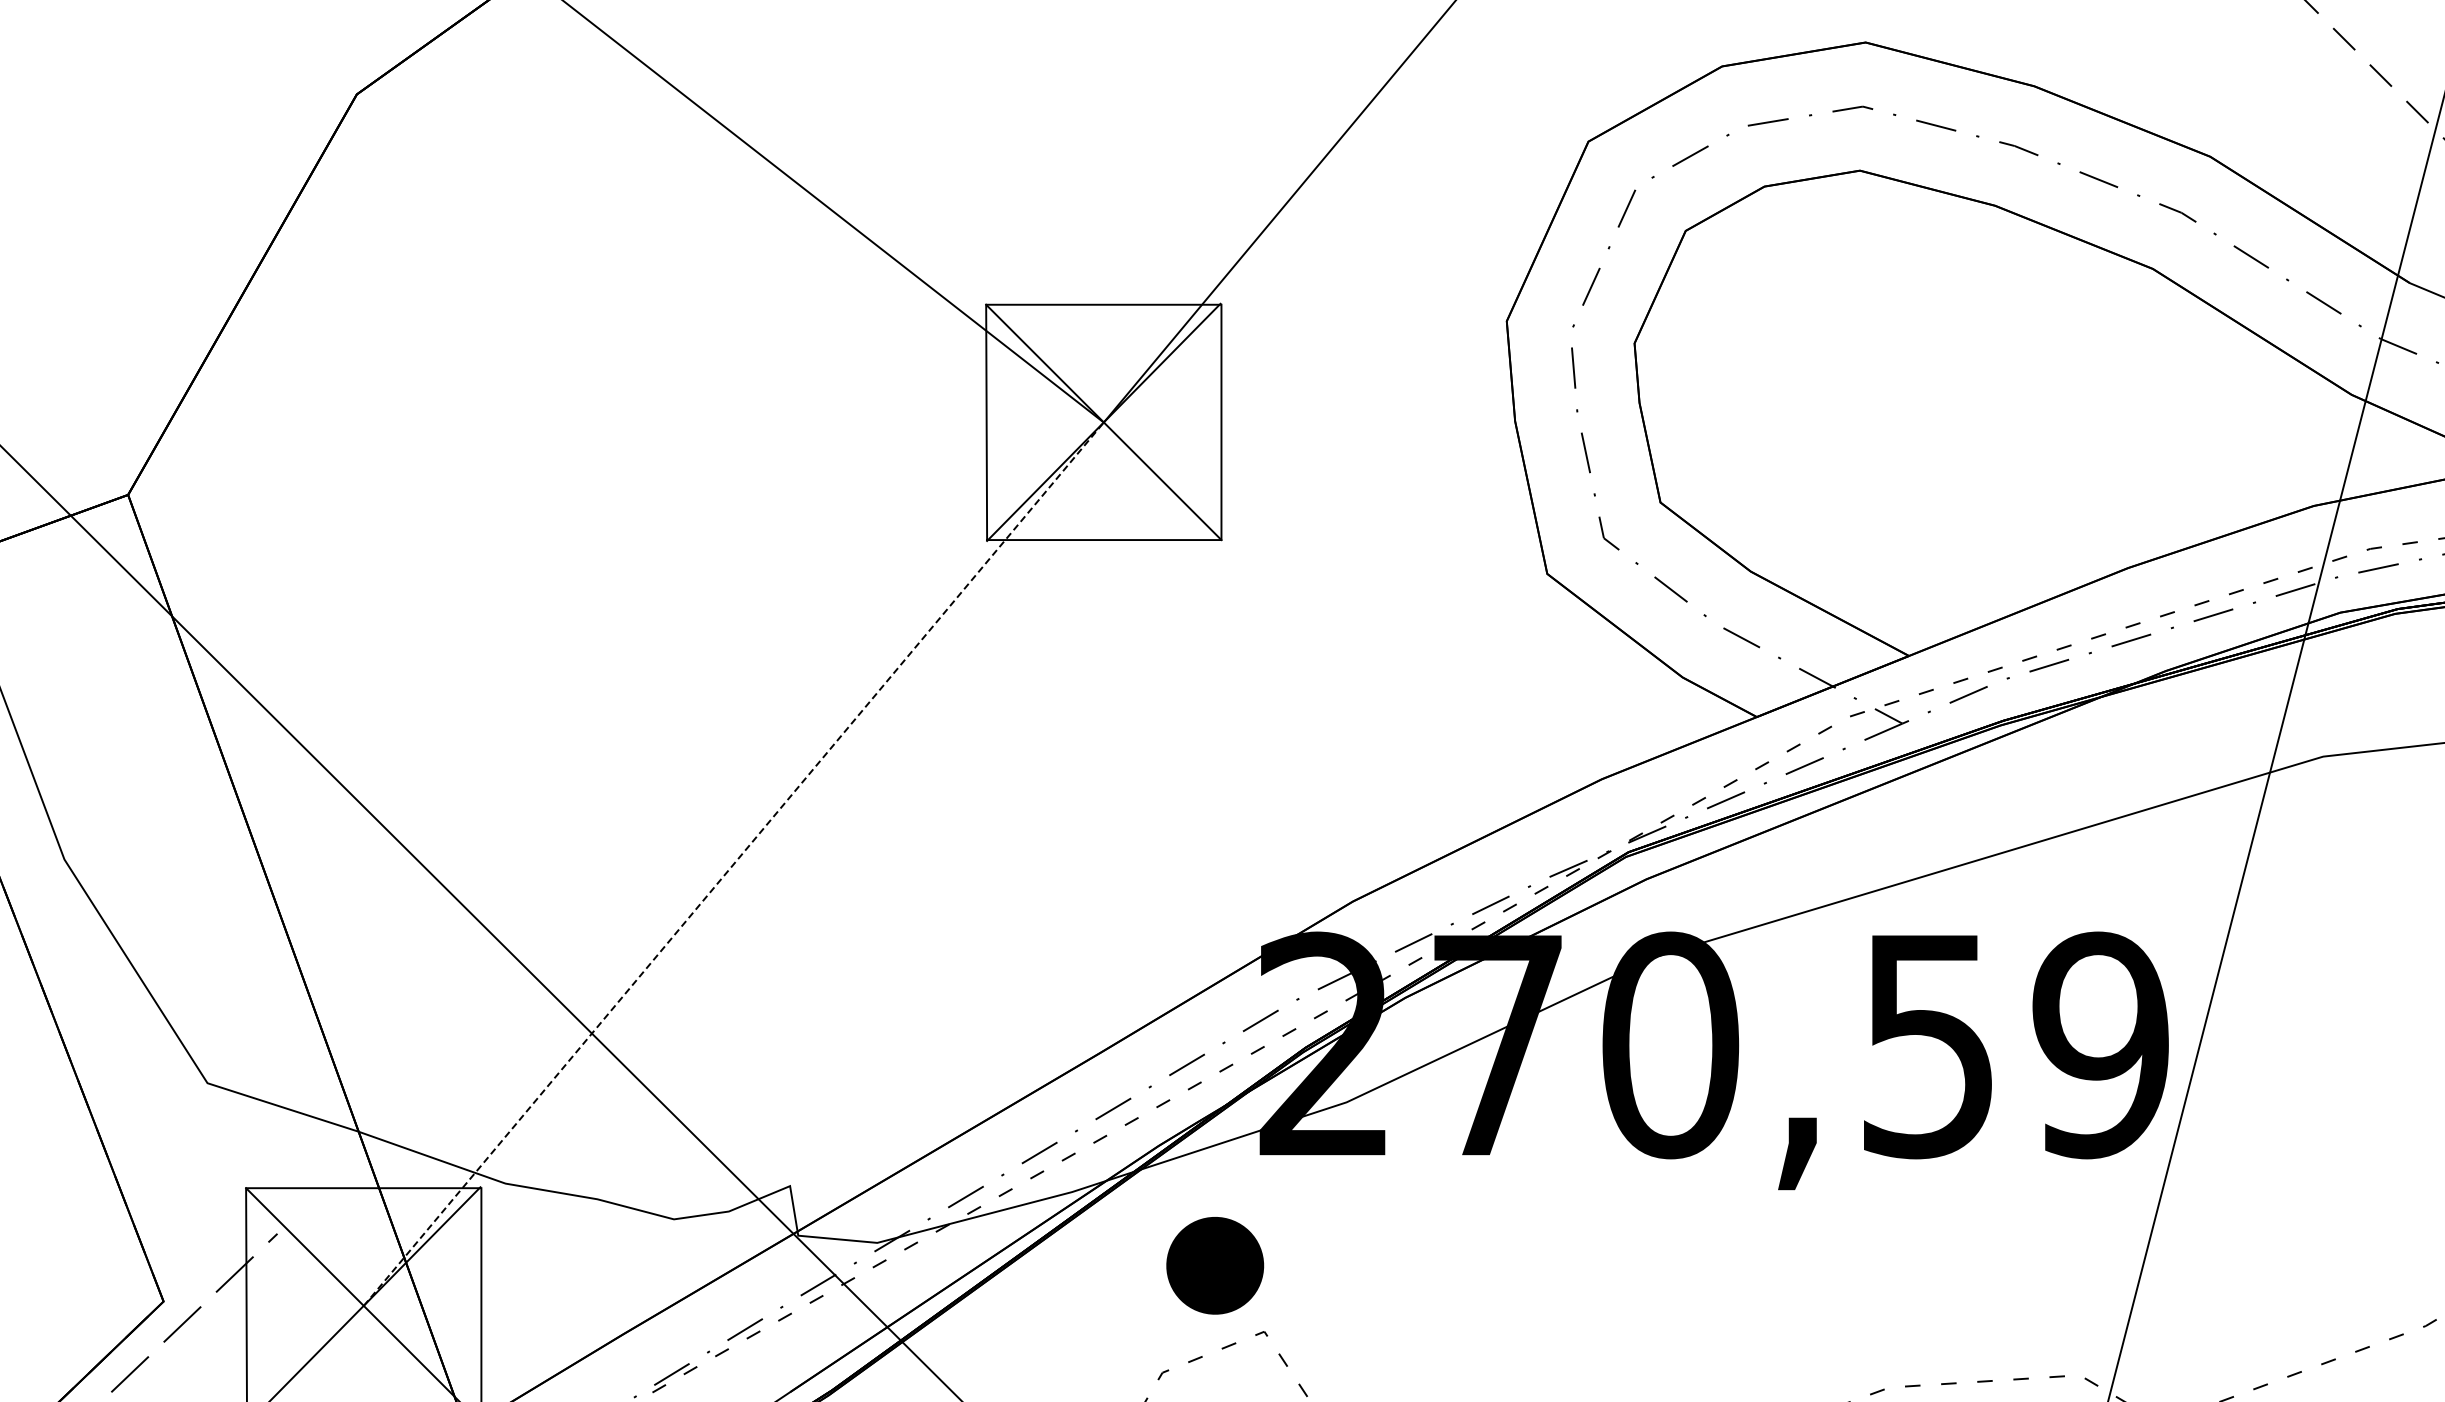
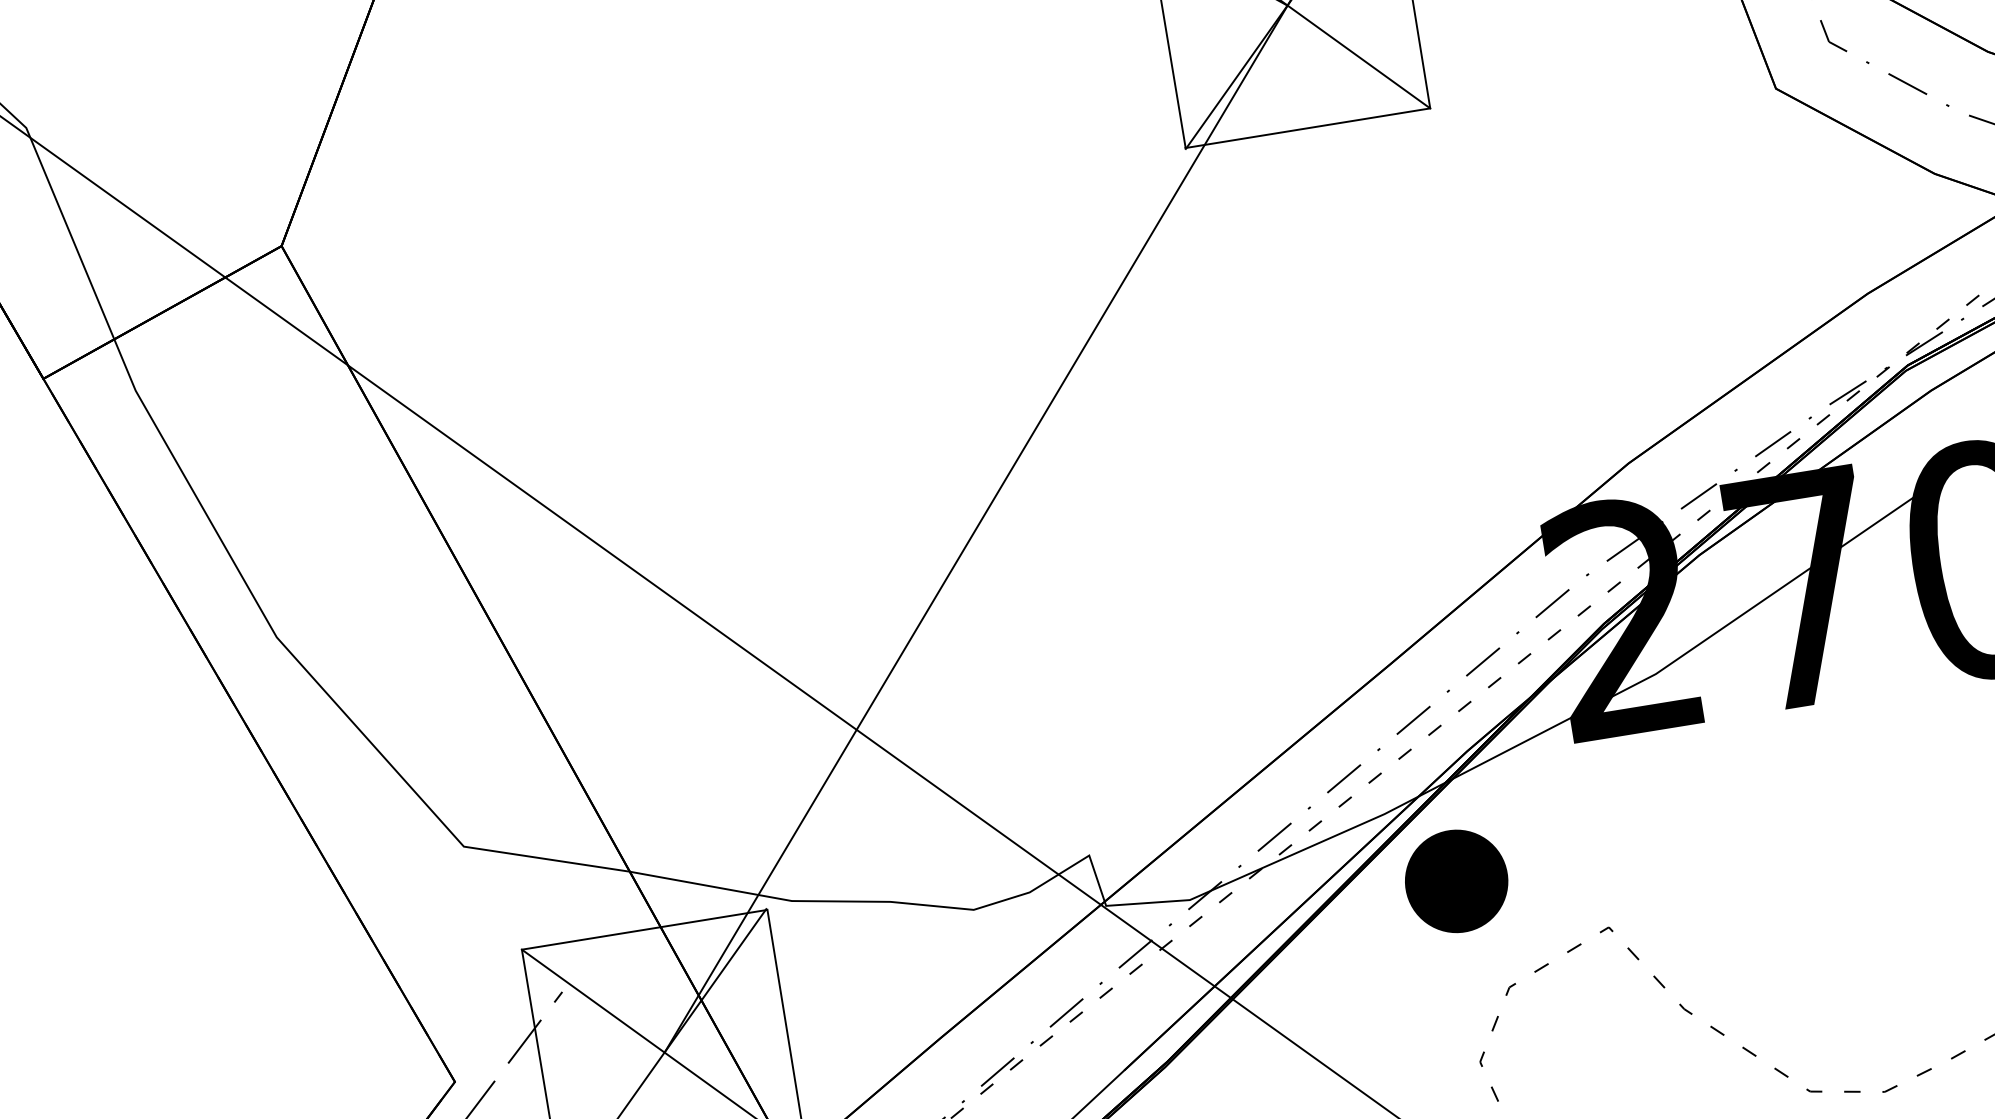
line: (734, 863) -> (976, 528), dashed -> solid
part: (1215, 1265) -> (1456, 881), moved

